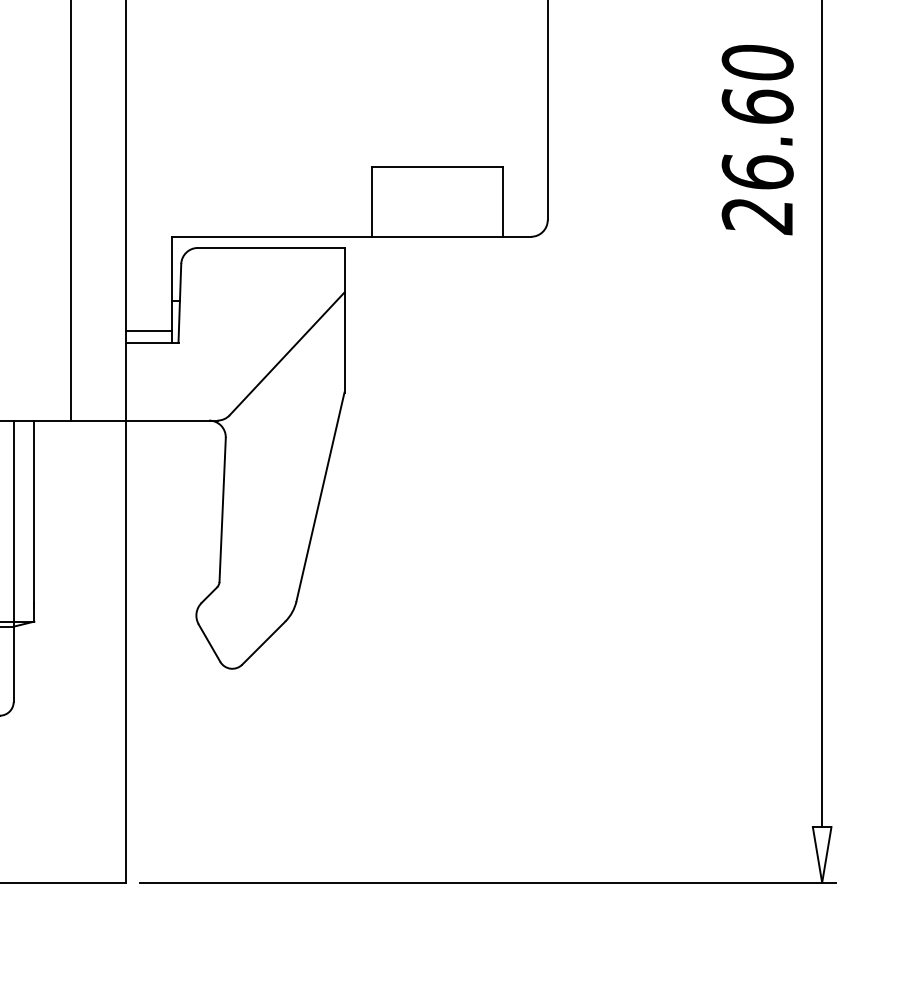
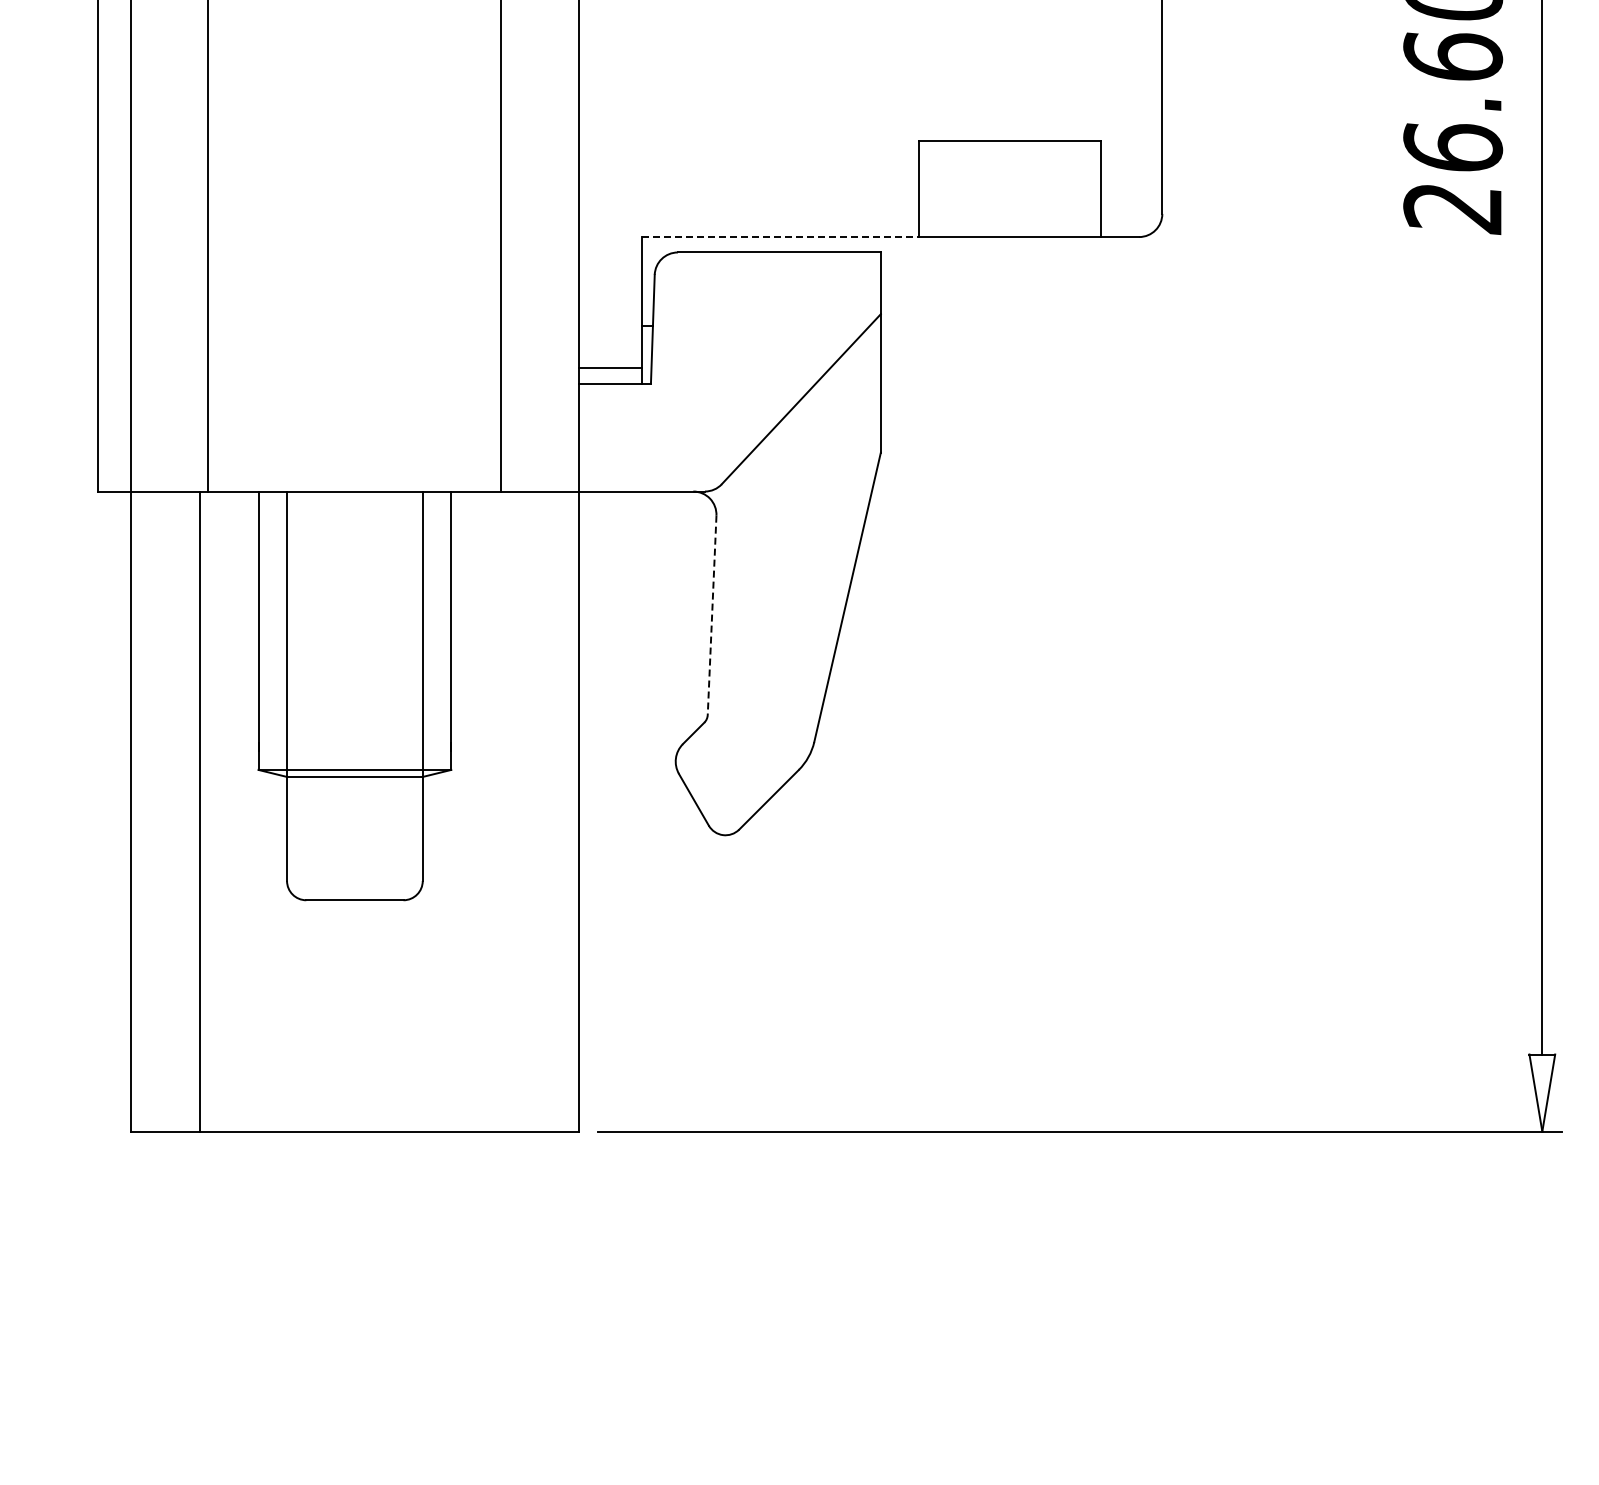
line: (272, 237) -> (780, 237), solid -> dashed
line: (222, 510) -> (712, 615), solid -> dashed

